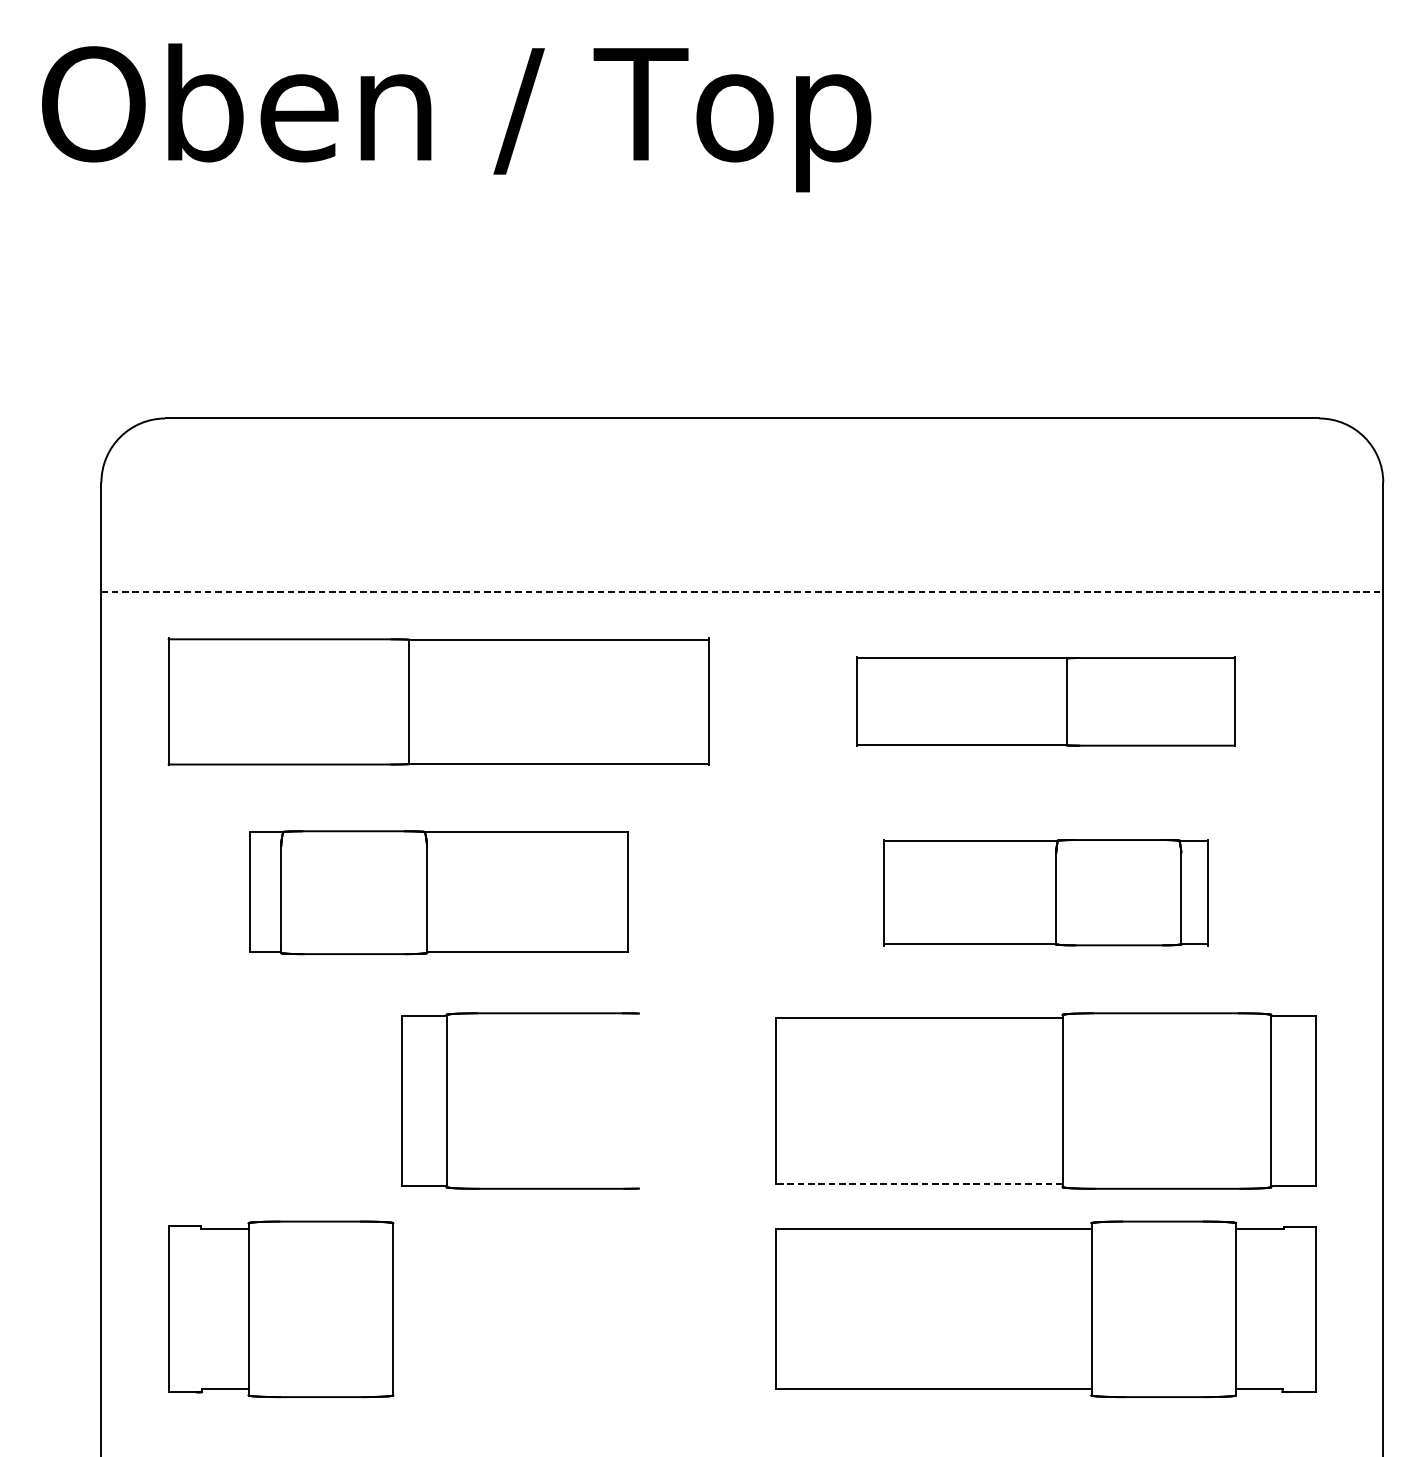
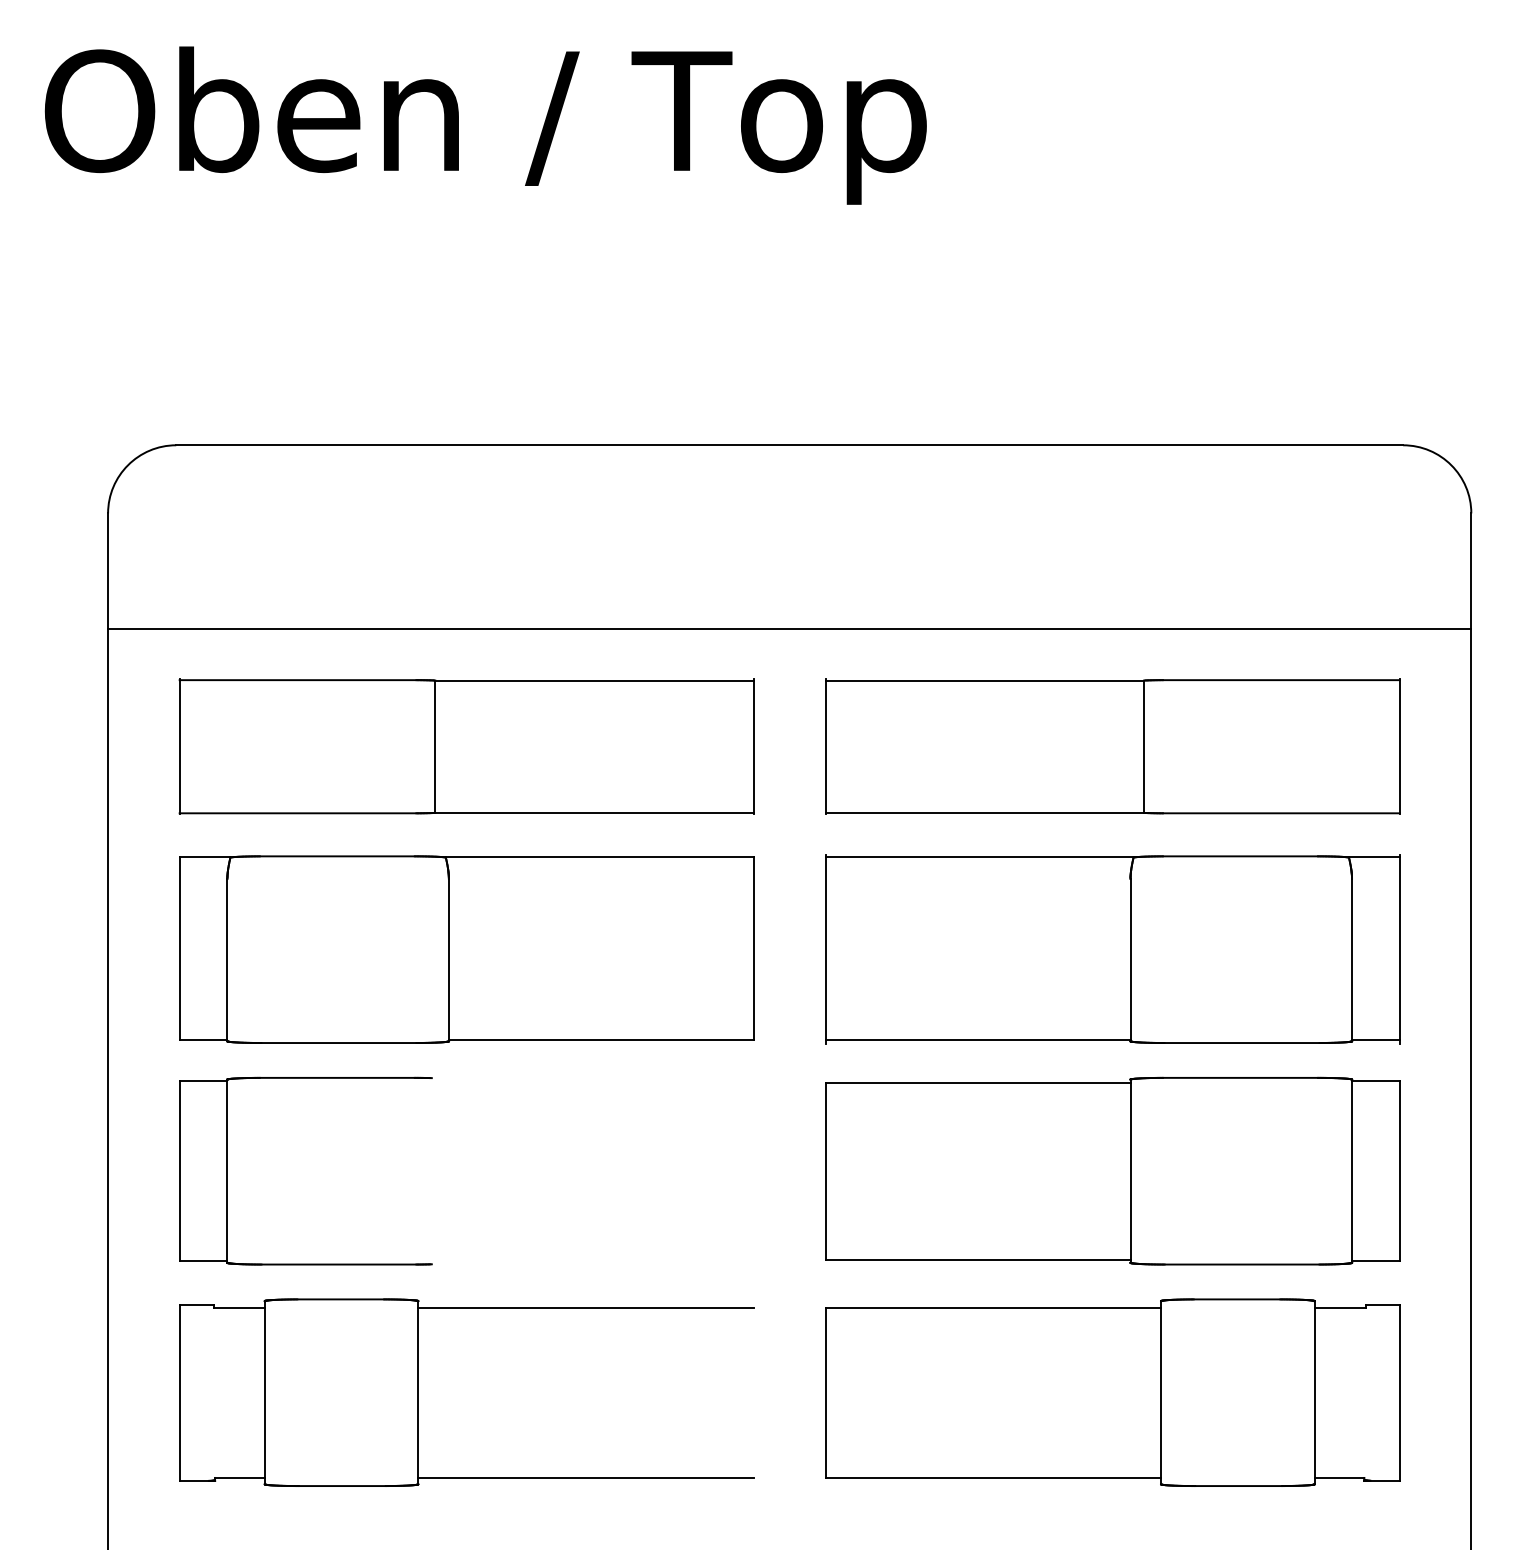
line: (742, 591) -> (789, 629), dashed -> solid
part: (1045, 701) -> (1112, 746), size x1.43
part: (438, 892) -> (466, 949), size x1.43
part: (1045, 892) -> (1112, 949), size x1.67
part: (446, 1100) -> (227, 1170), moved
line: (919, 1184) -> (978, 1259), dashed -> solid
line: (550, 1229) -> (585, 1307), added
line: (550, 1389) -> (585, 1477), added

